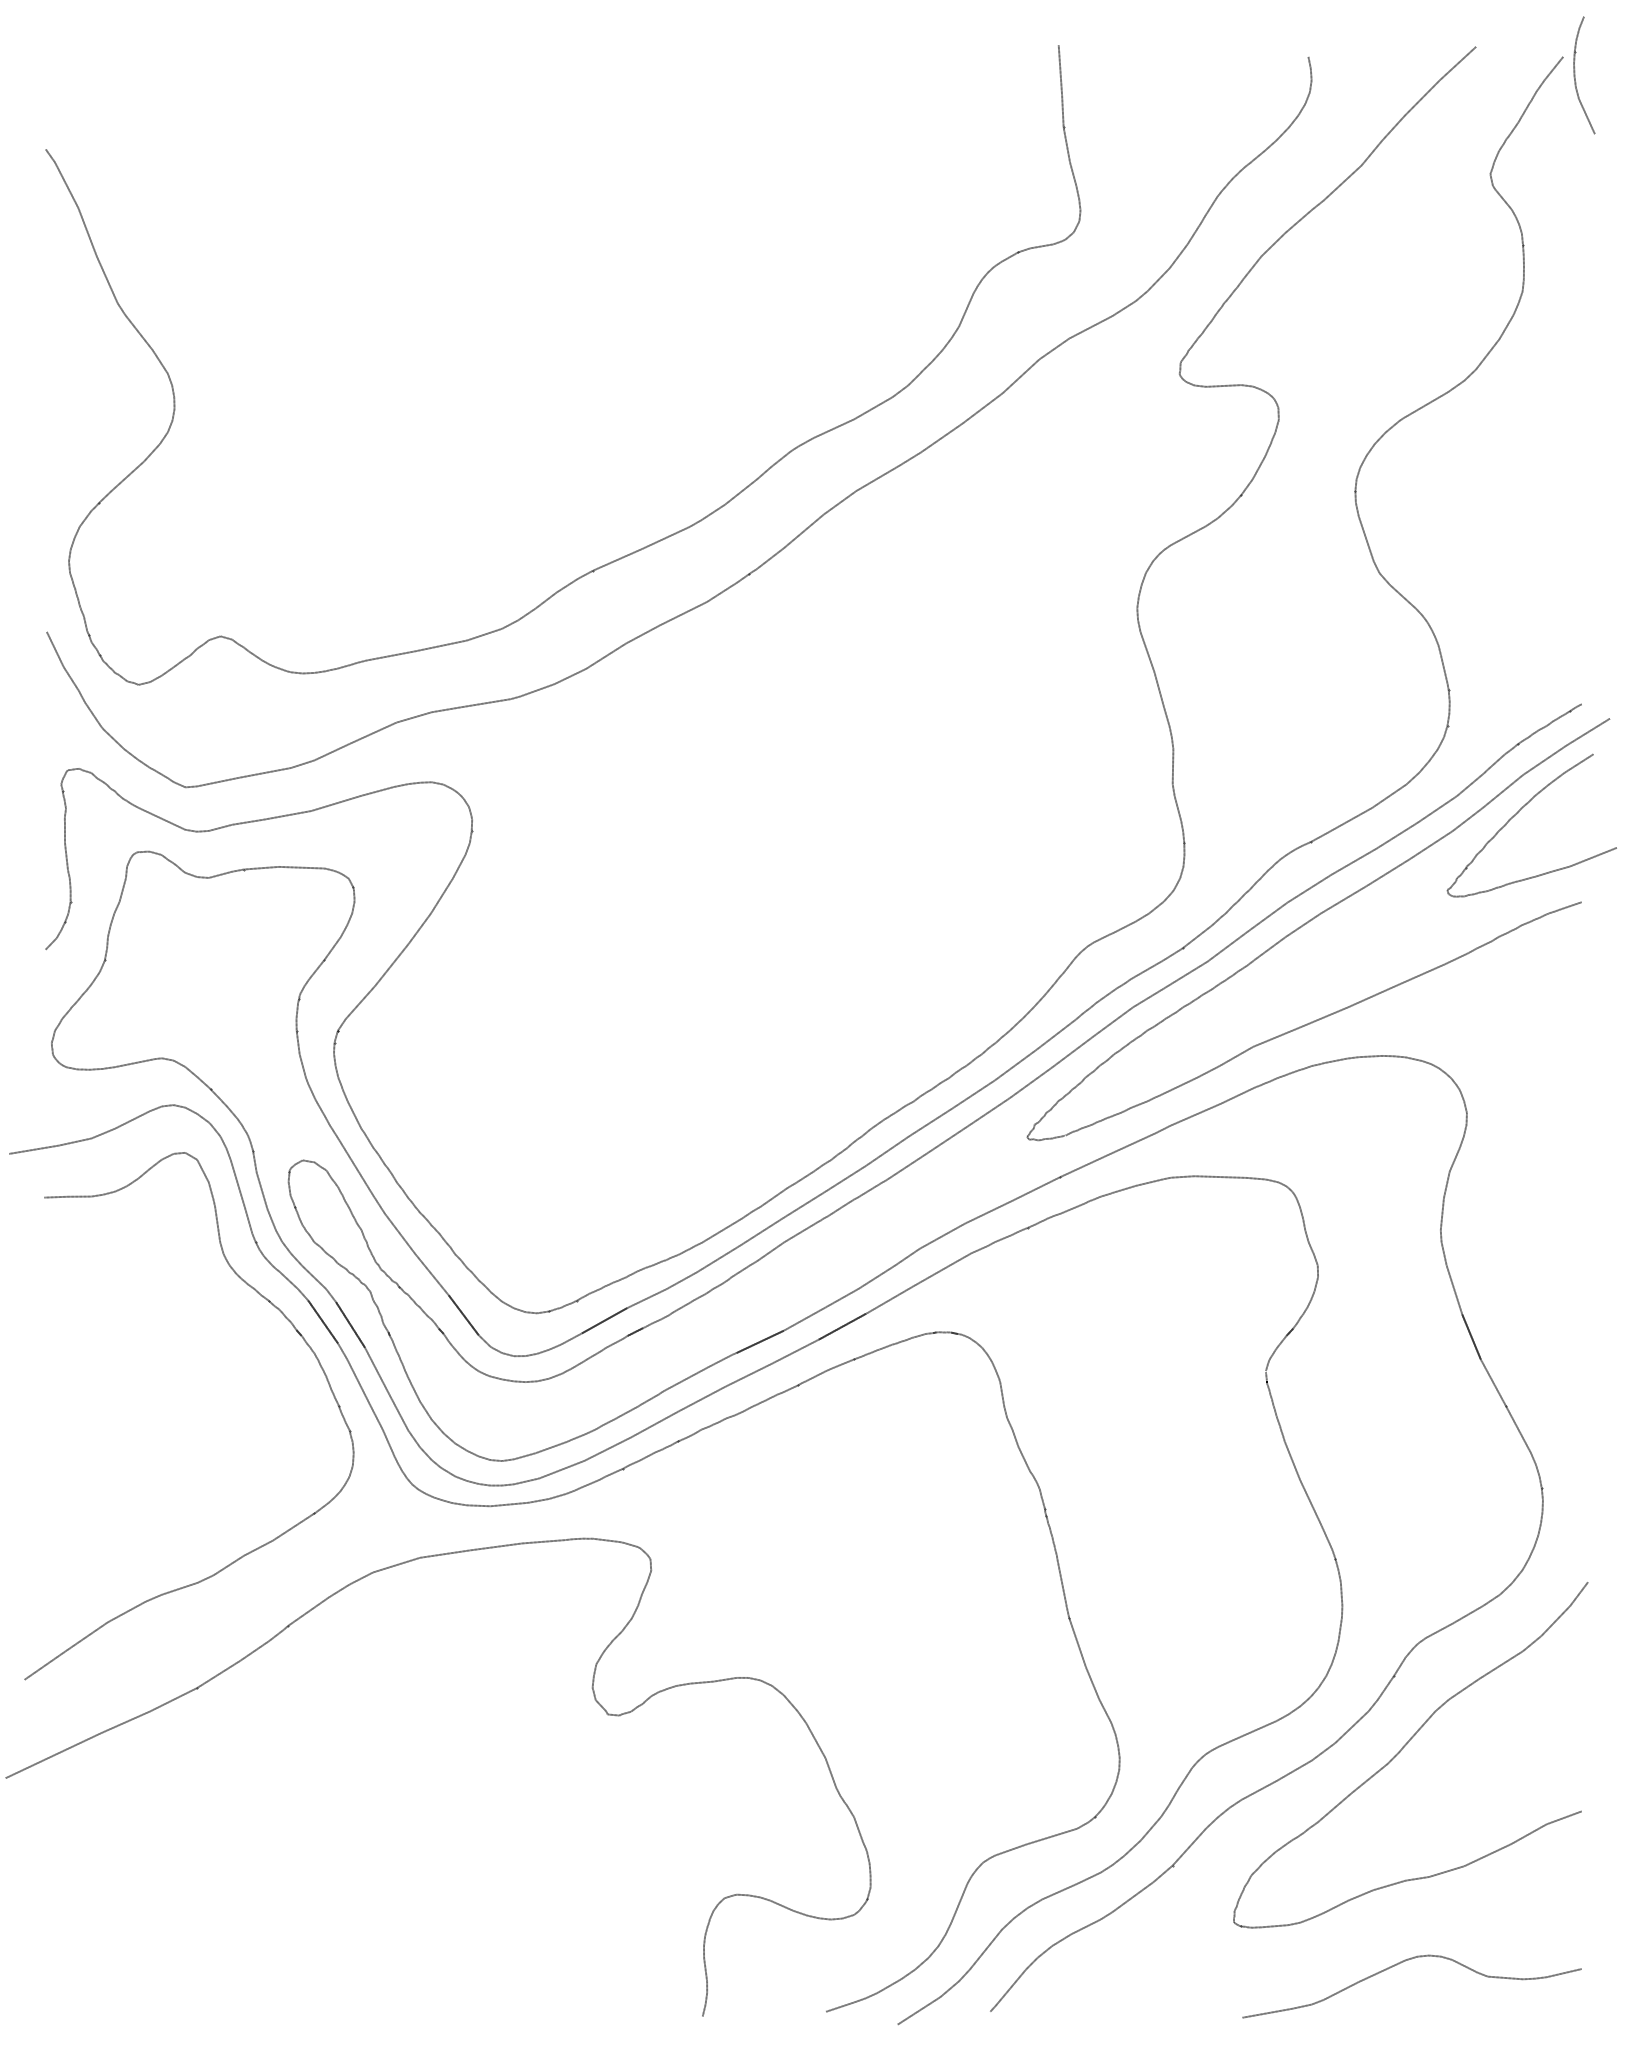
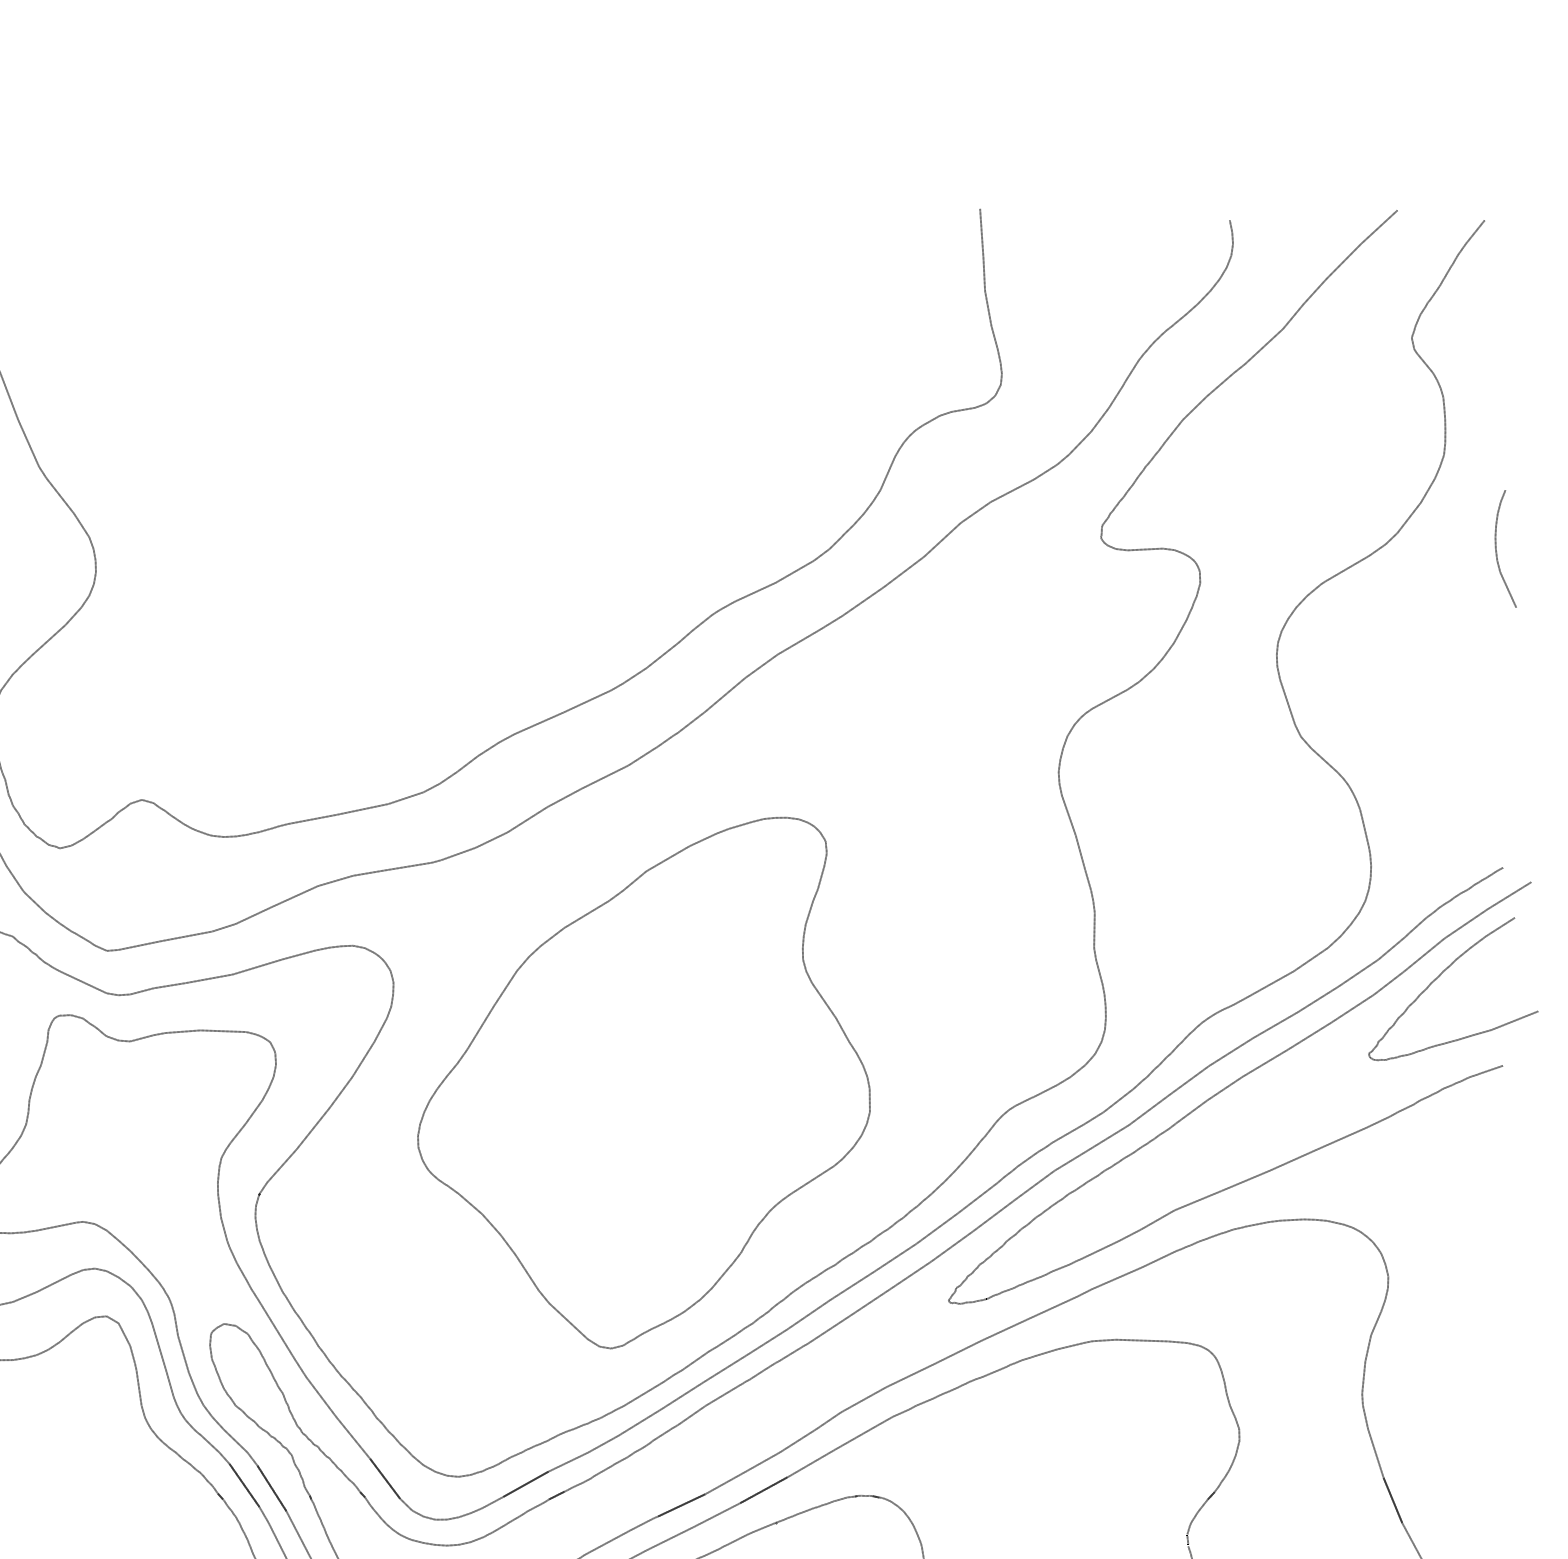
curve: (1575, 75) -> (1496, 549), moved
part: (722, 919) -> (643, 1083), added

